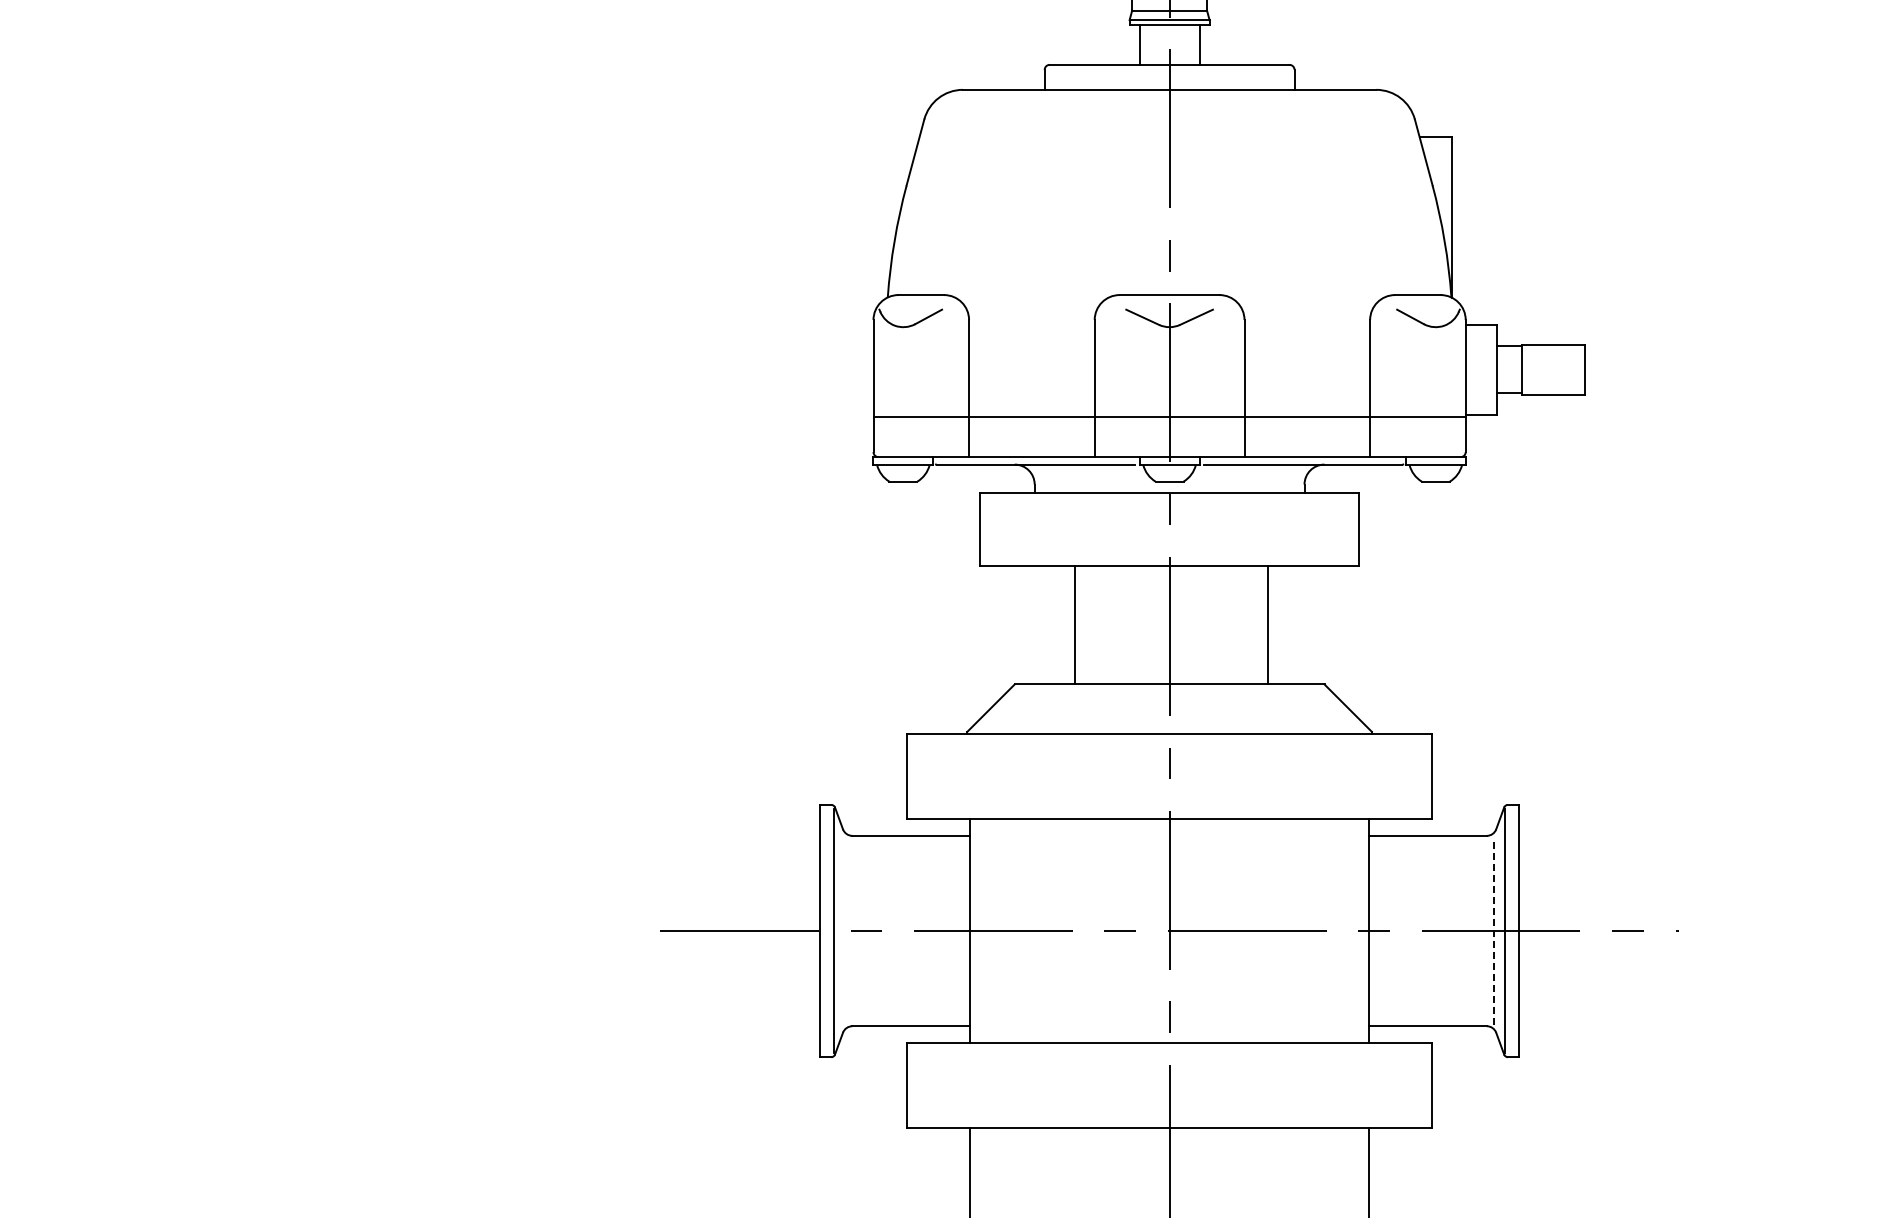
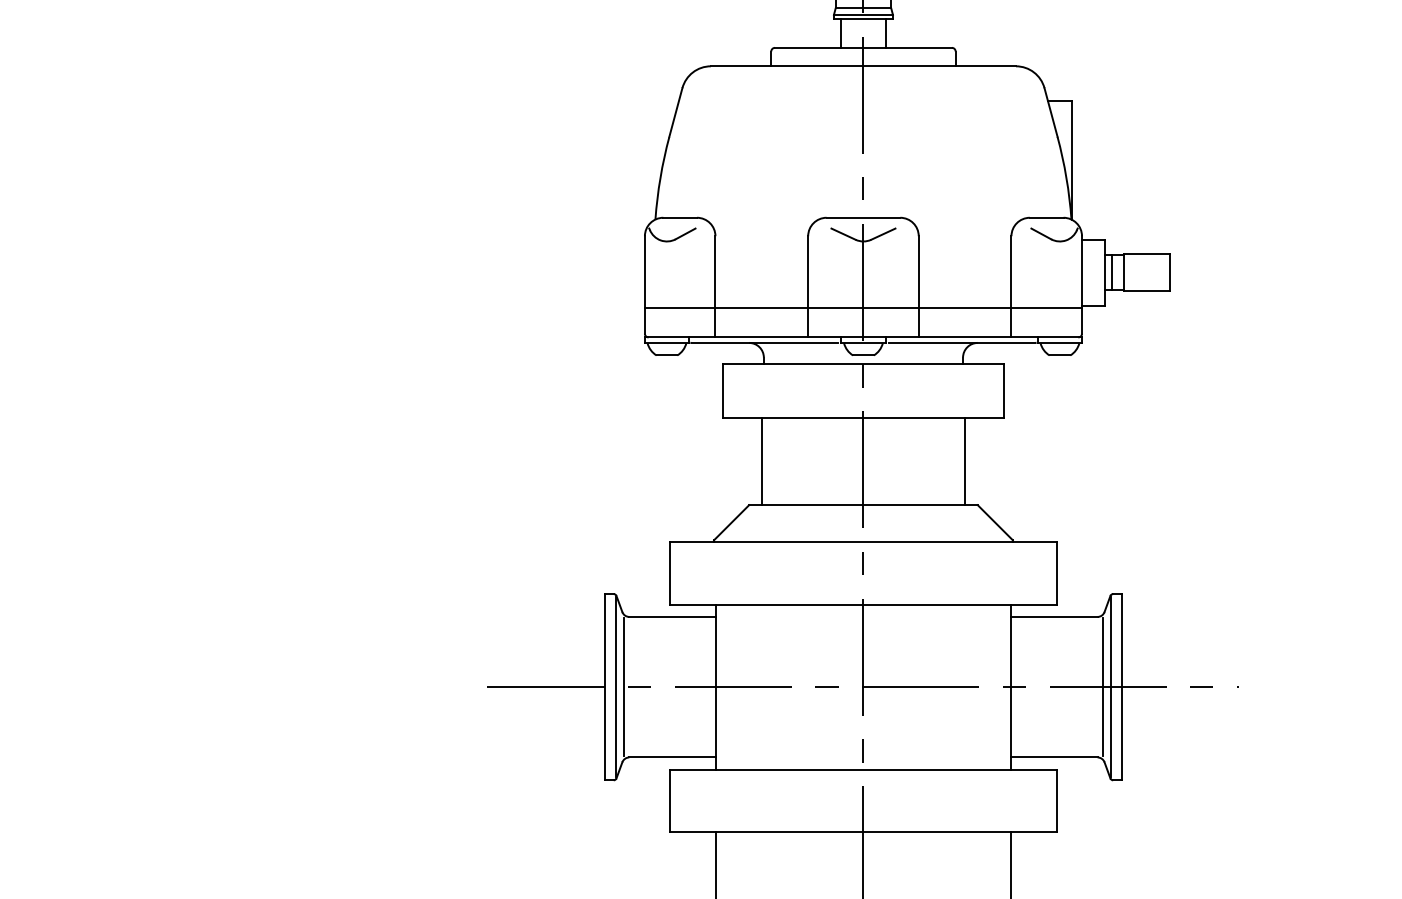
line: (1506, 369) -> (1112, 272), added
line: (1075, 624) -> (762, 460), moved
line: (1268, 624) -> (965, 460), moved
line: (845, 930) -> (624, 686), added
line: (1493, 931) -> (1102, 687), dashed -> solid

